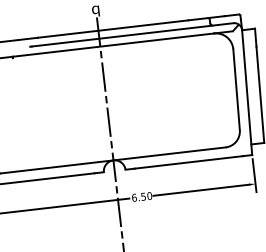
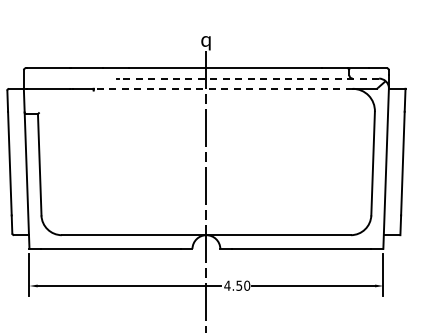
line: (132, 34) -> (249, 78), solid -> dashed
line: (113, 44) -> (223, 88), solid -> dashed
text: (134, 197) -> (227, 285), 6.50 -> 4.50

